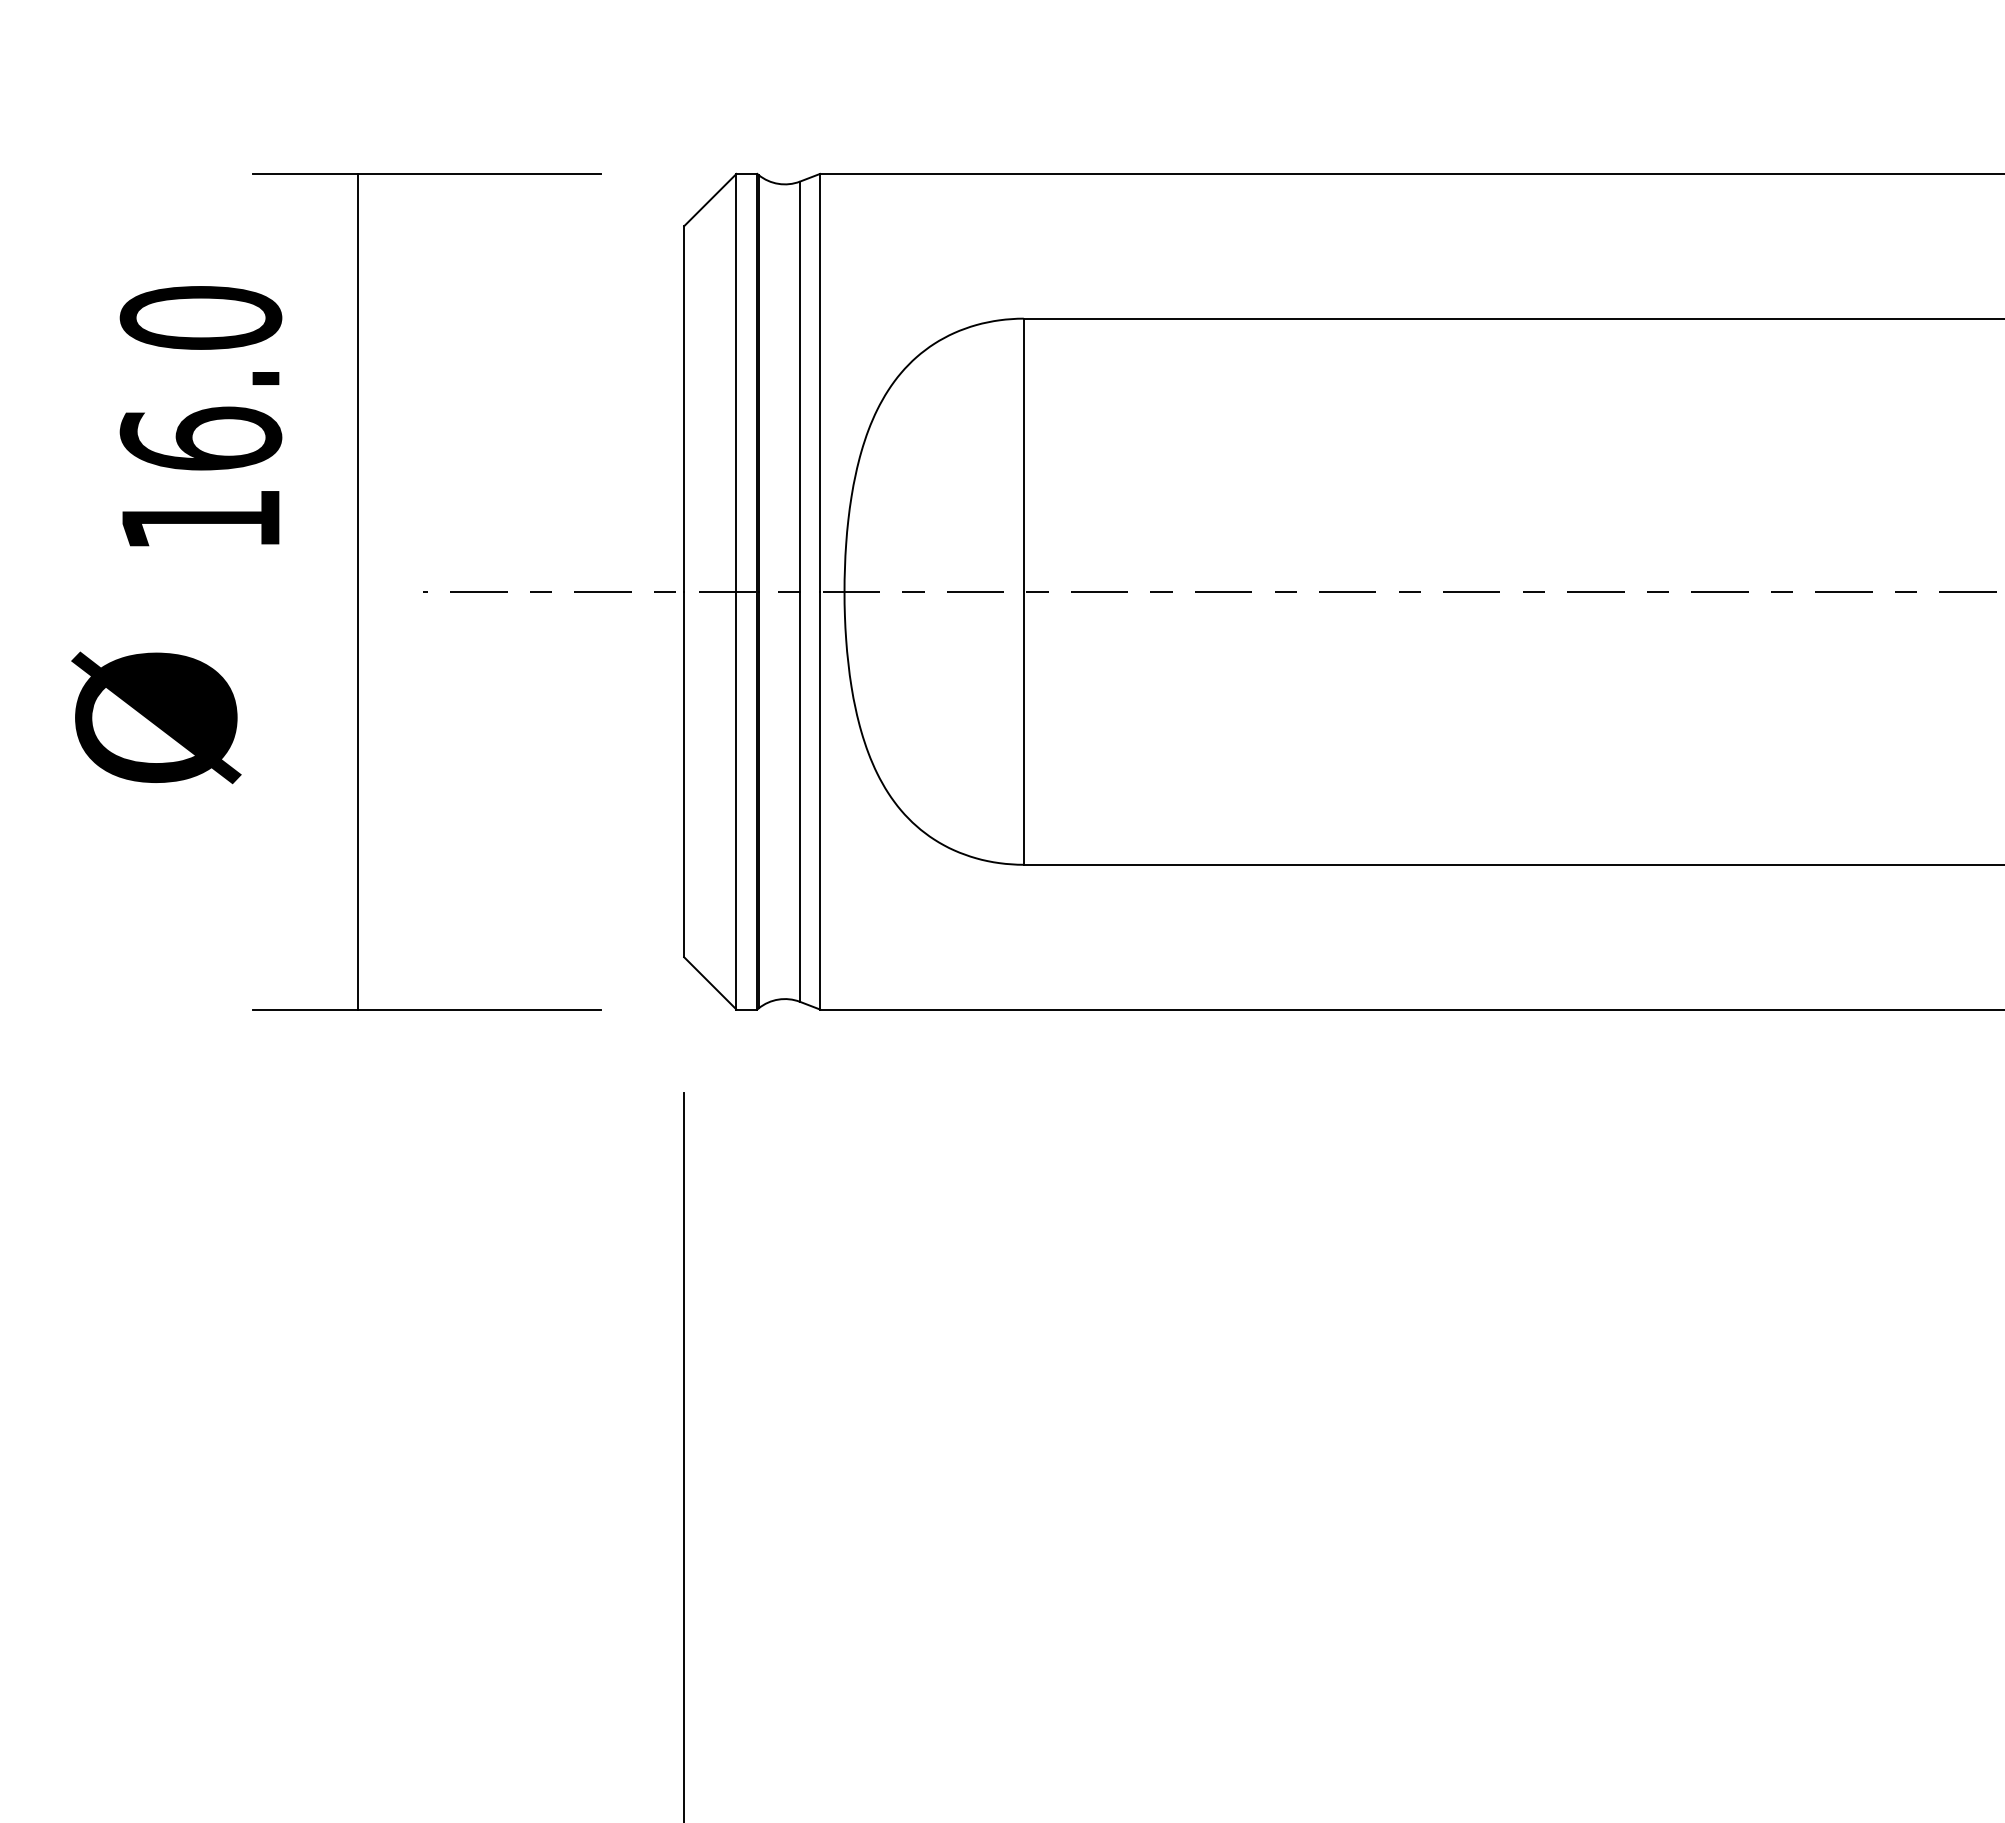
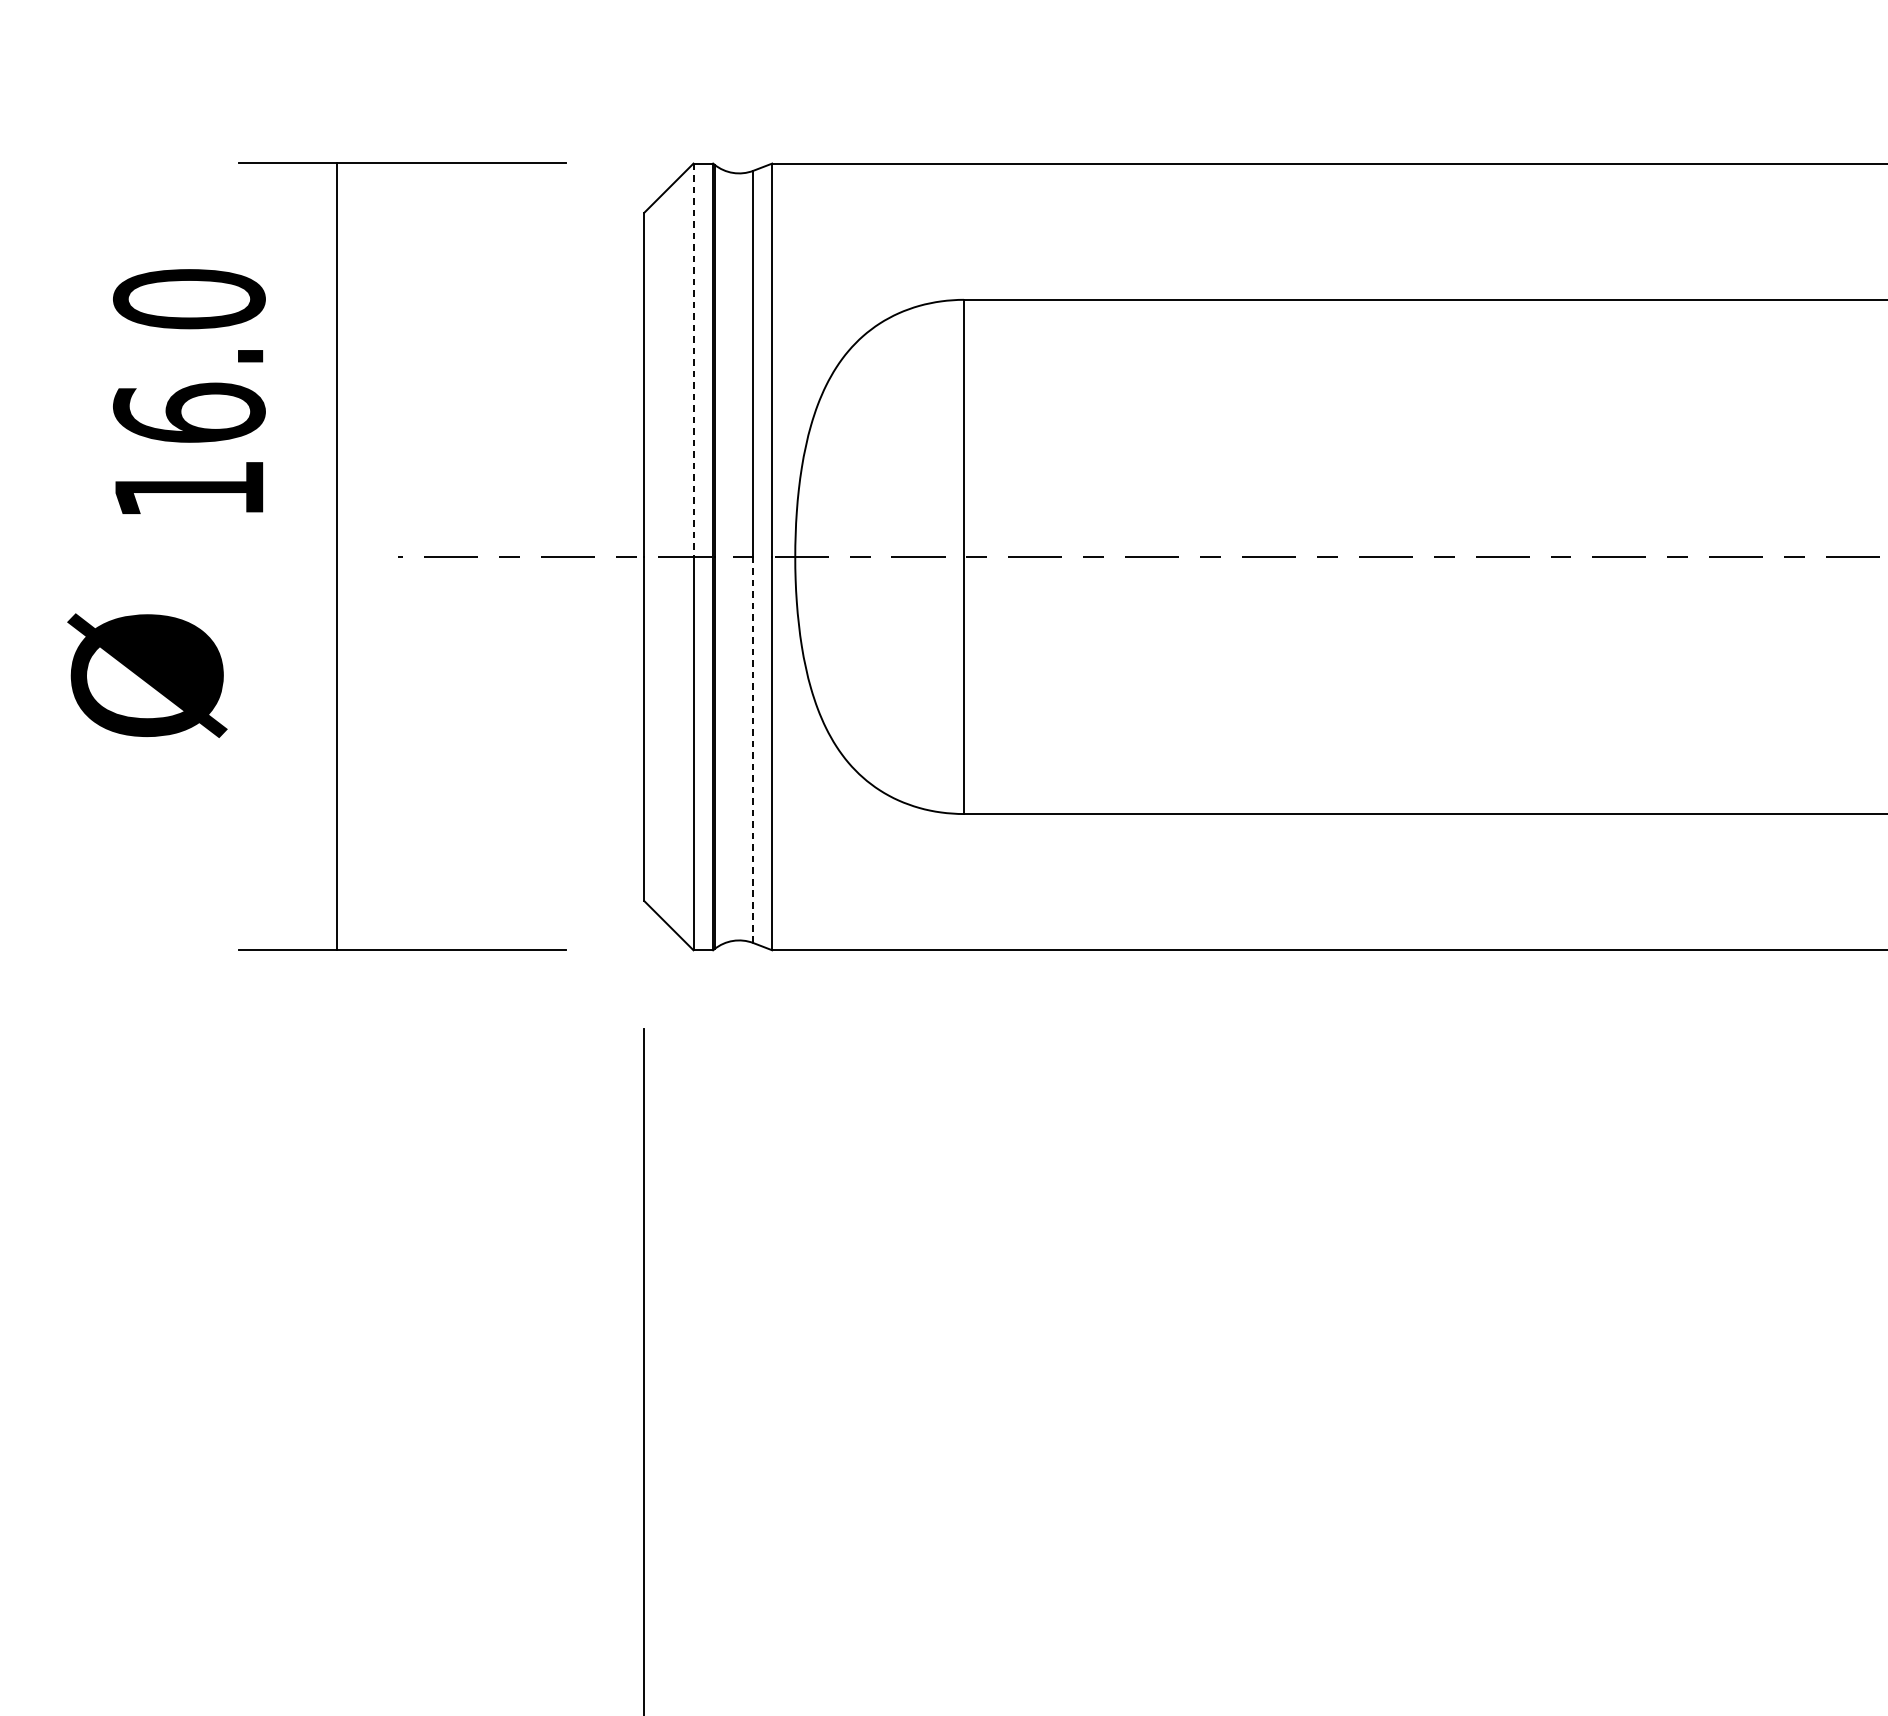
line: (736, 382) -> (693, 359), solid -> dashed
line: (800, 796) -> (753, 749), solid -> dashed

